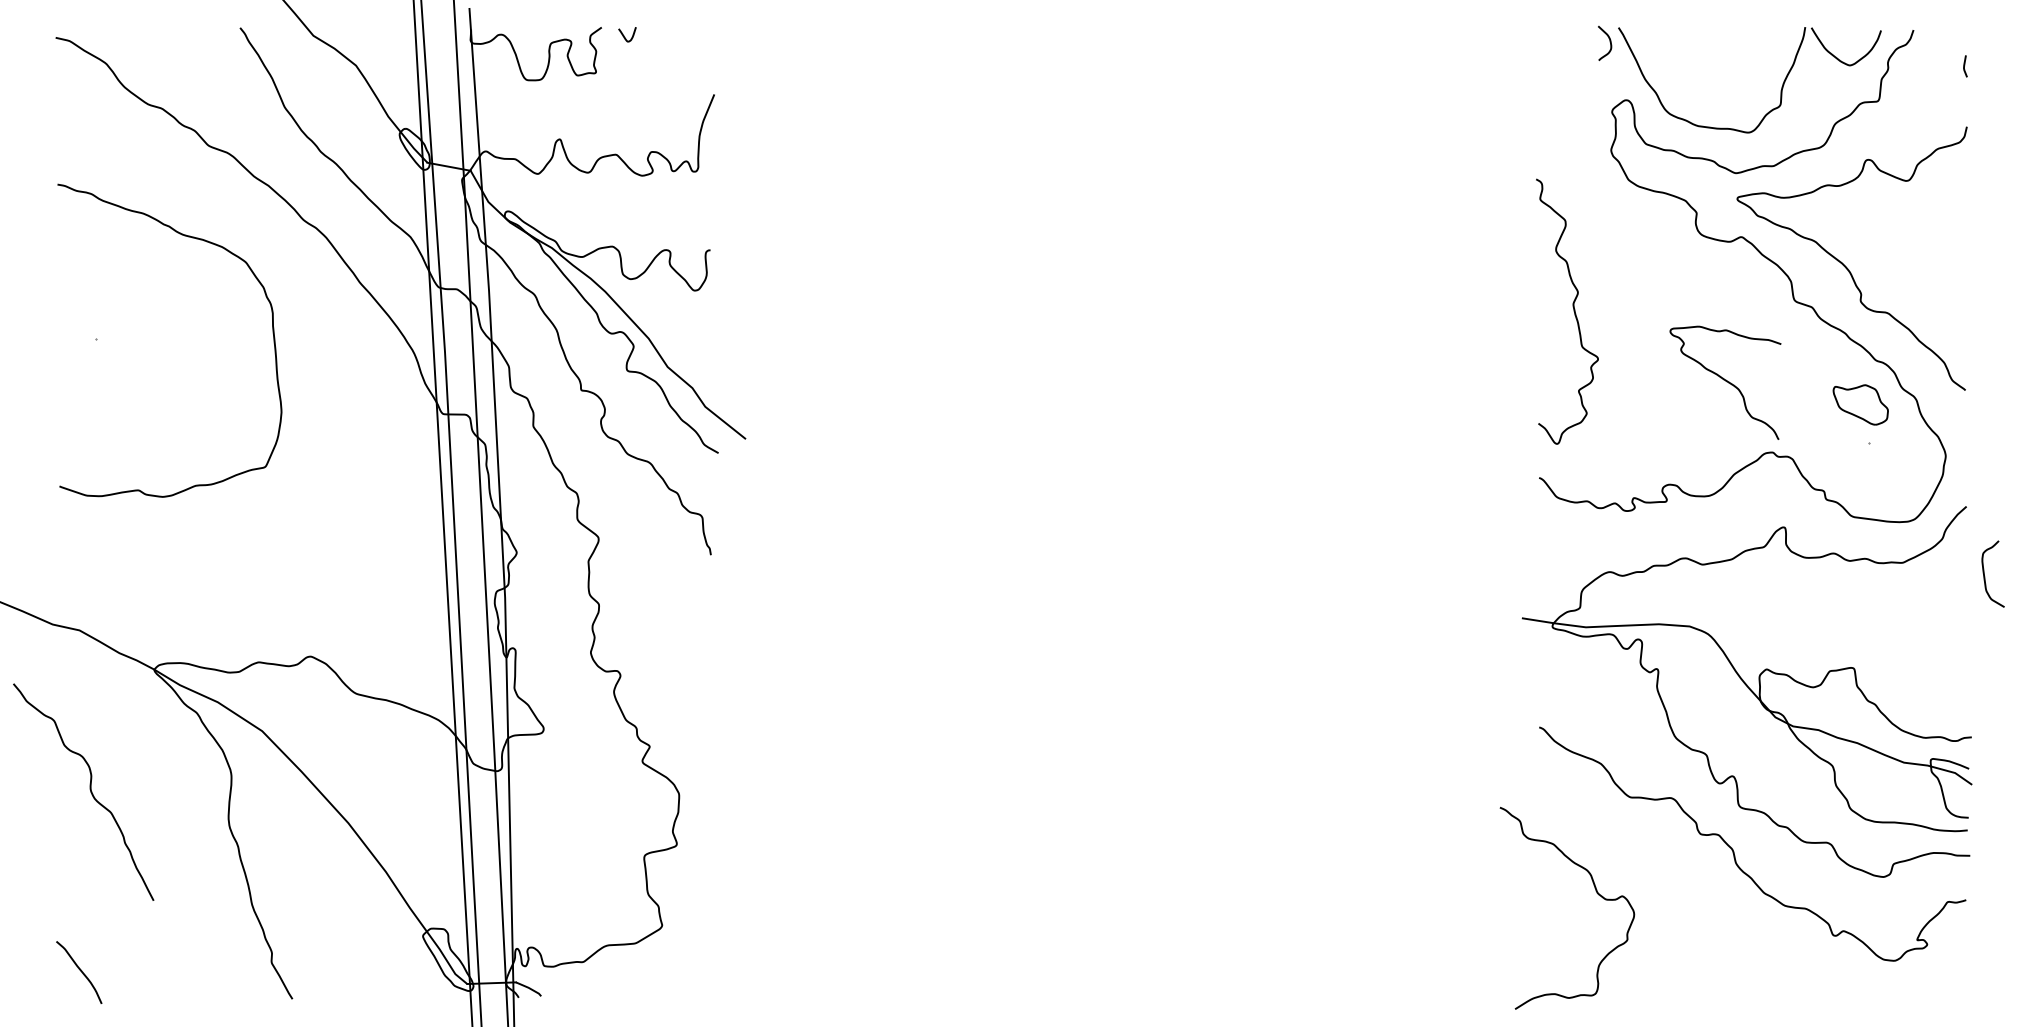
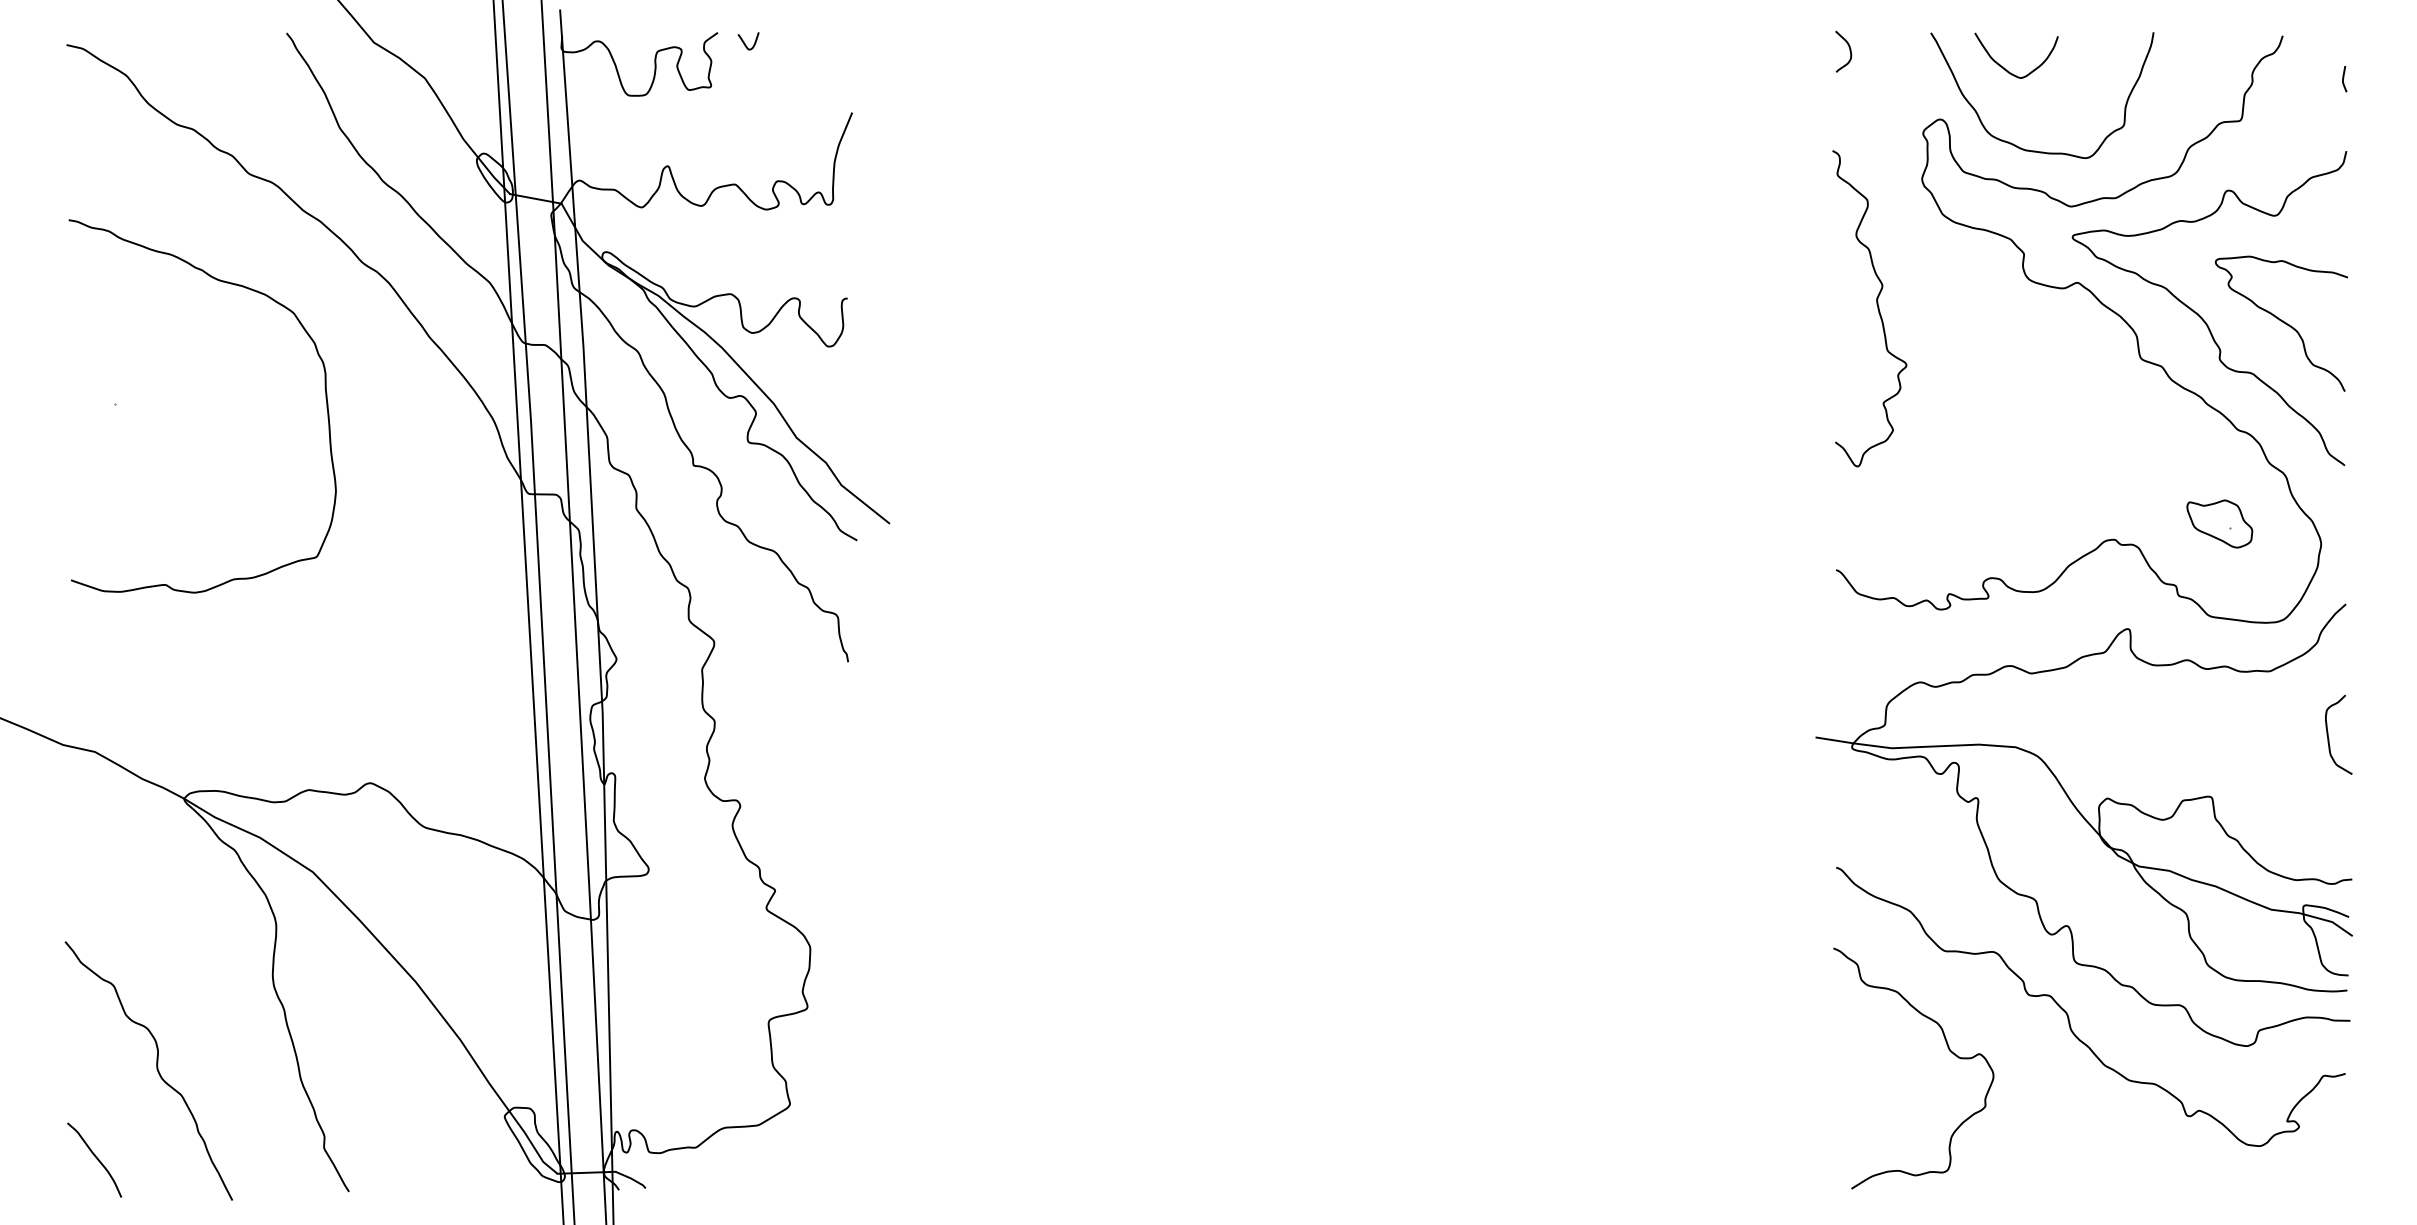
curve: (1609, 43) -> (1849, 51), moved
curve: (1836, 56) -> (2004, 67), moved
curve: (1573, 311) -> (1877, 308), moved
curve: (1724, 381) -> (2280, 321), moved
part: (1860, 404) -> (2219, 523), moved
curve: (1985, 577) -> (2329, 738), moved
curve: (90, 790) -> (156, 1069), moved
curve: (1597, 894) -> (1949, 1051), moved

